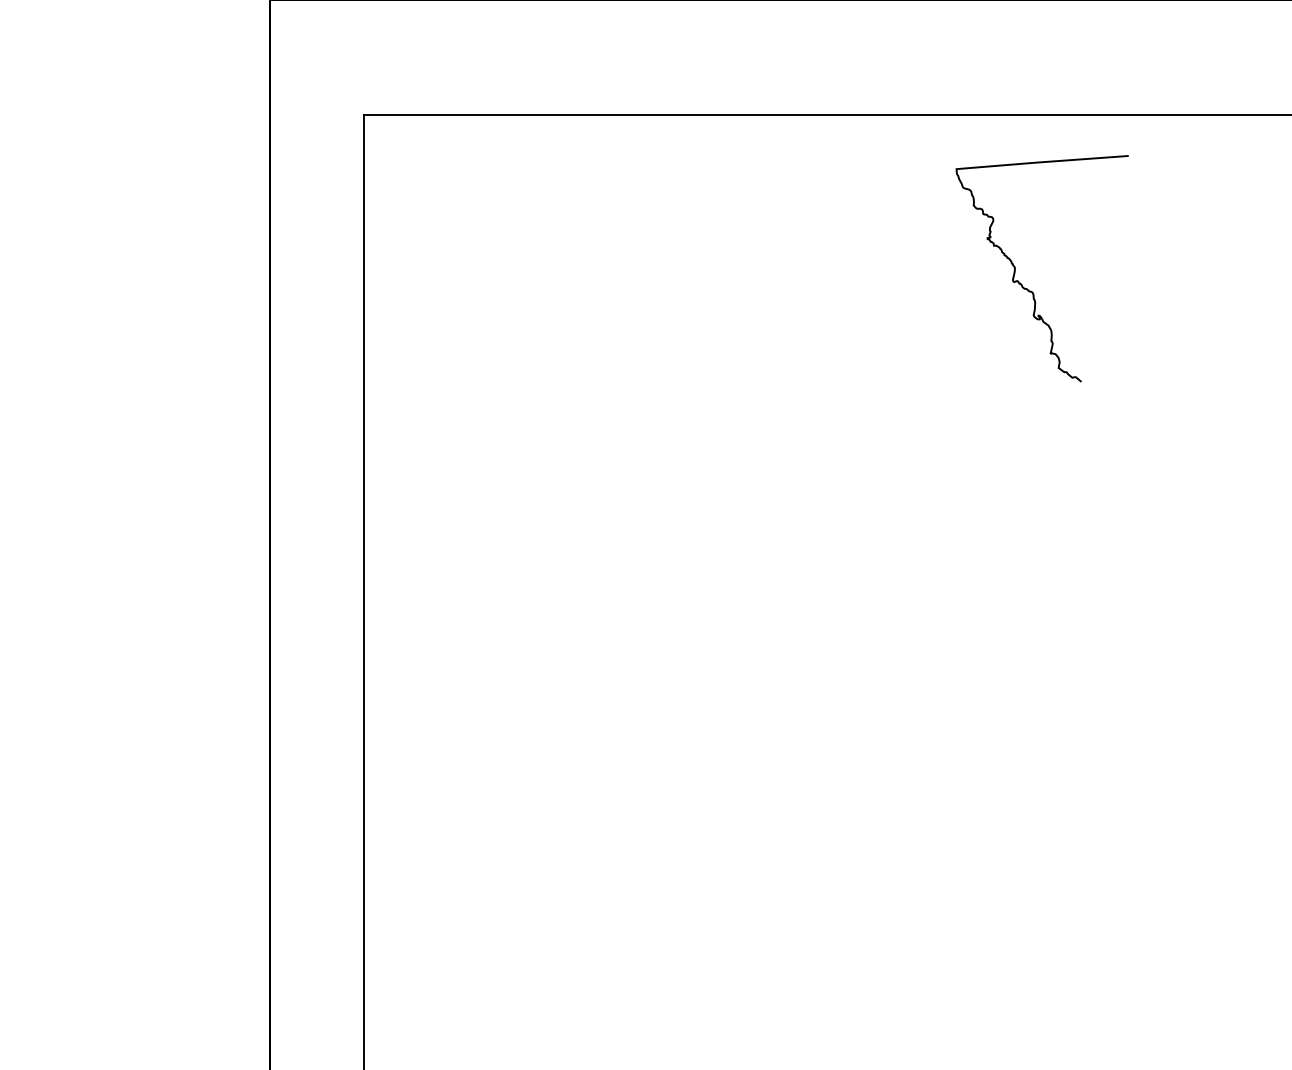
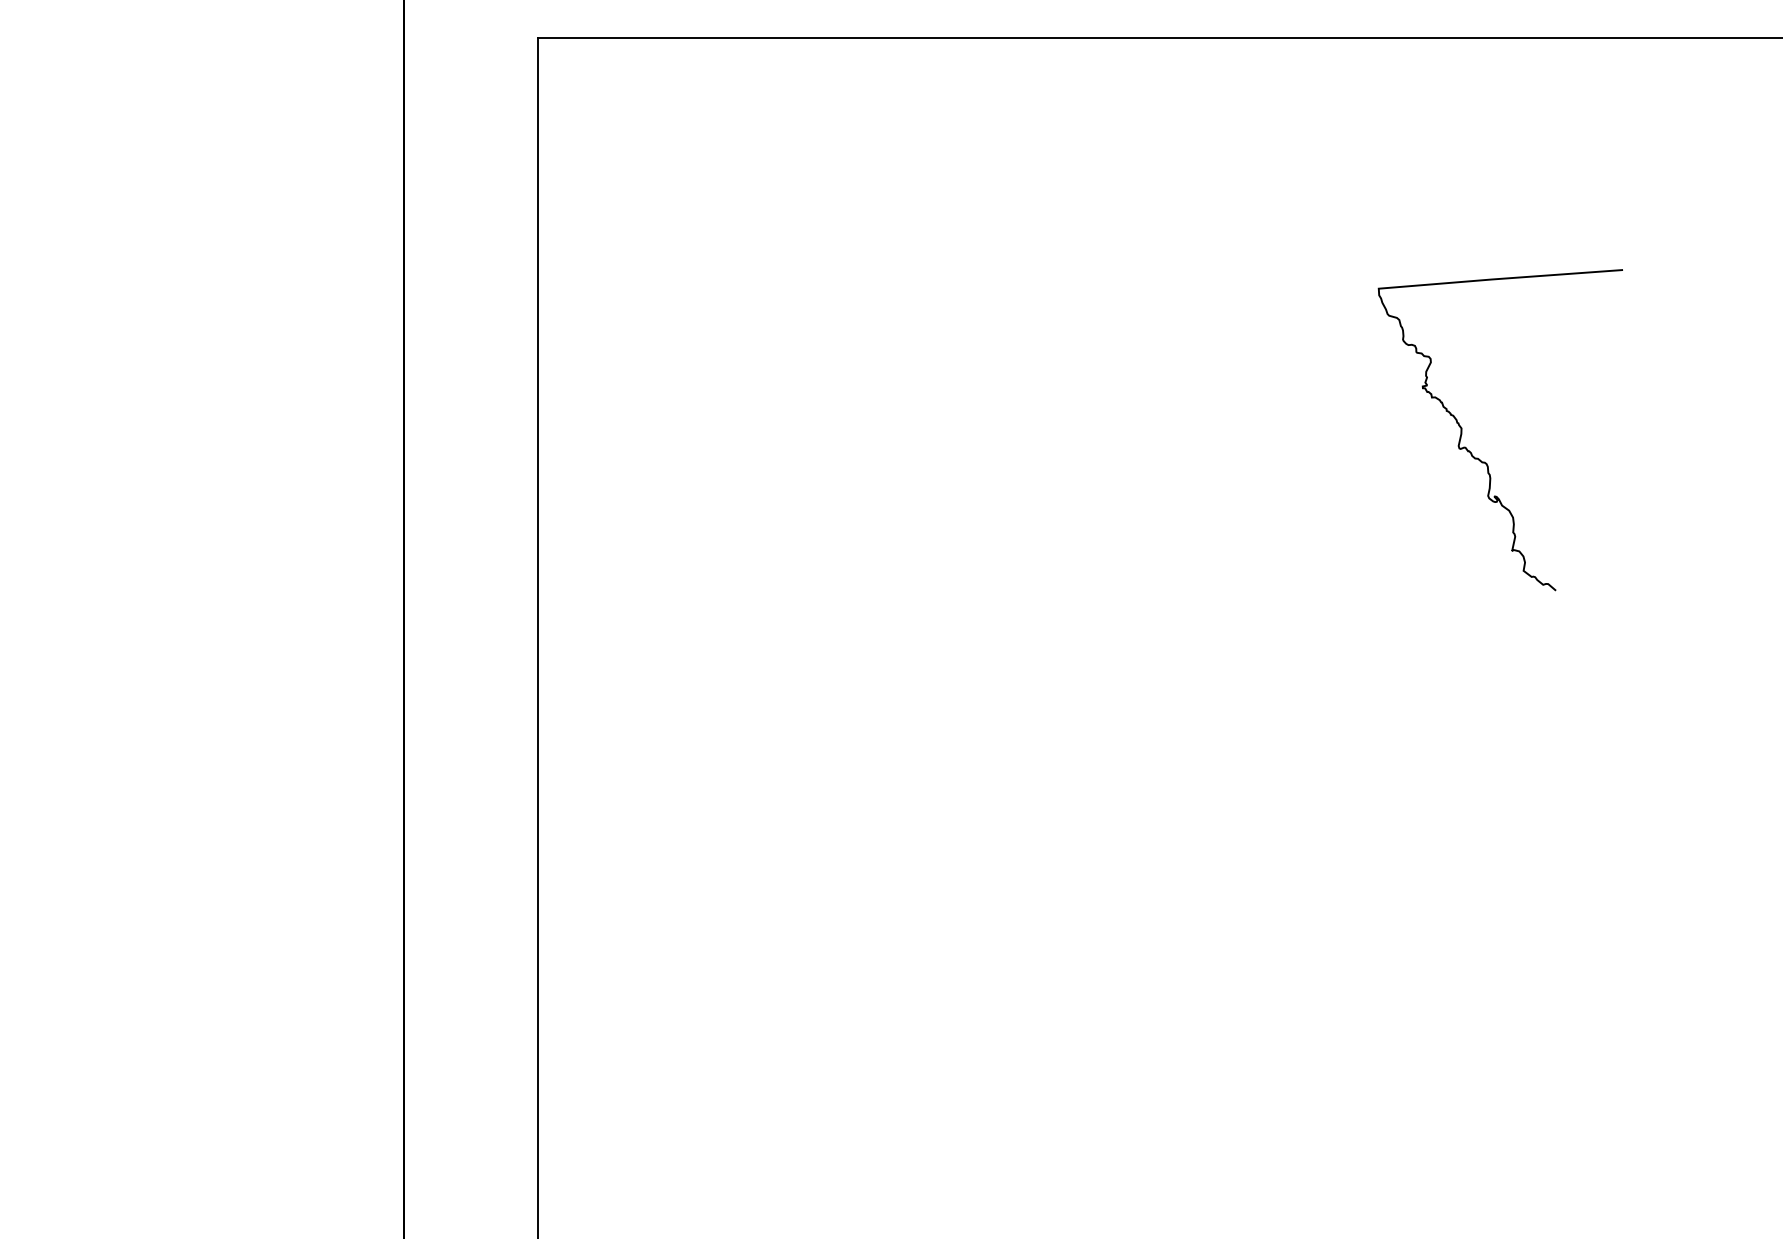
curve: (1031, 290) -> (1485, 460), moved

